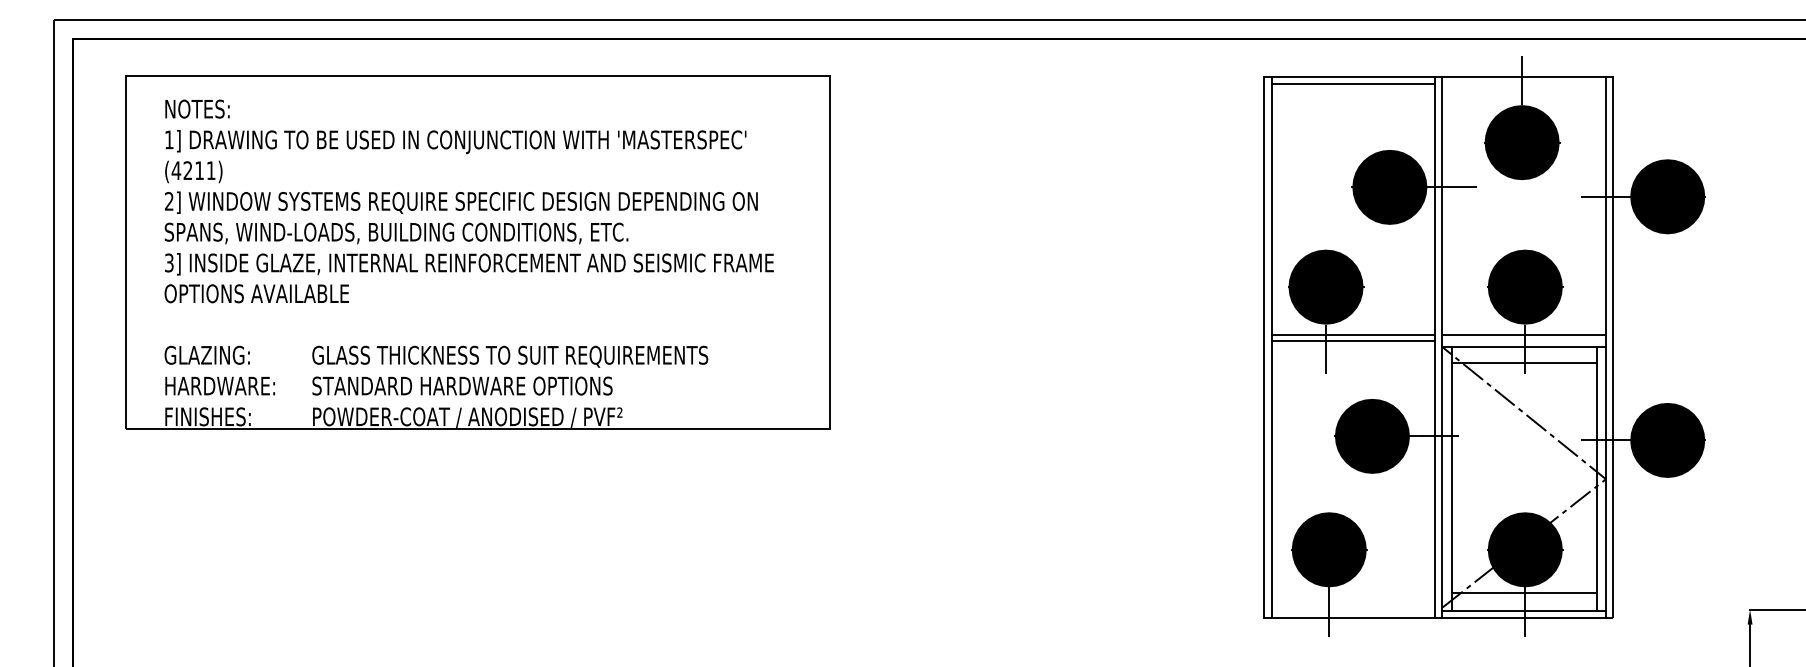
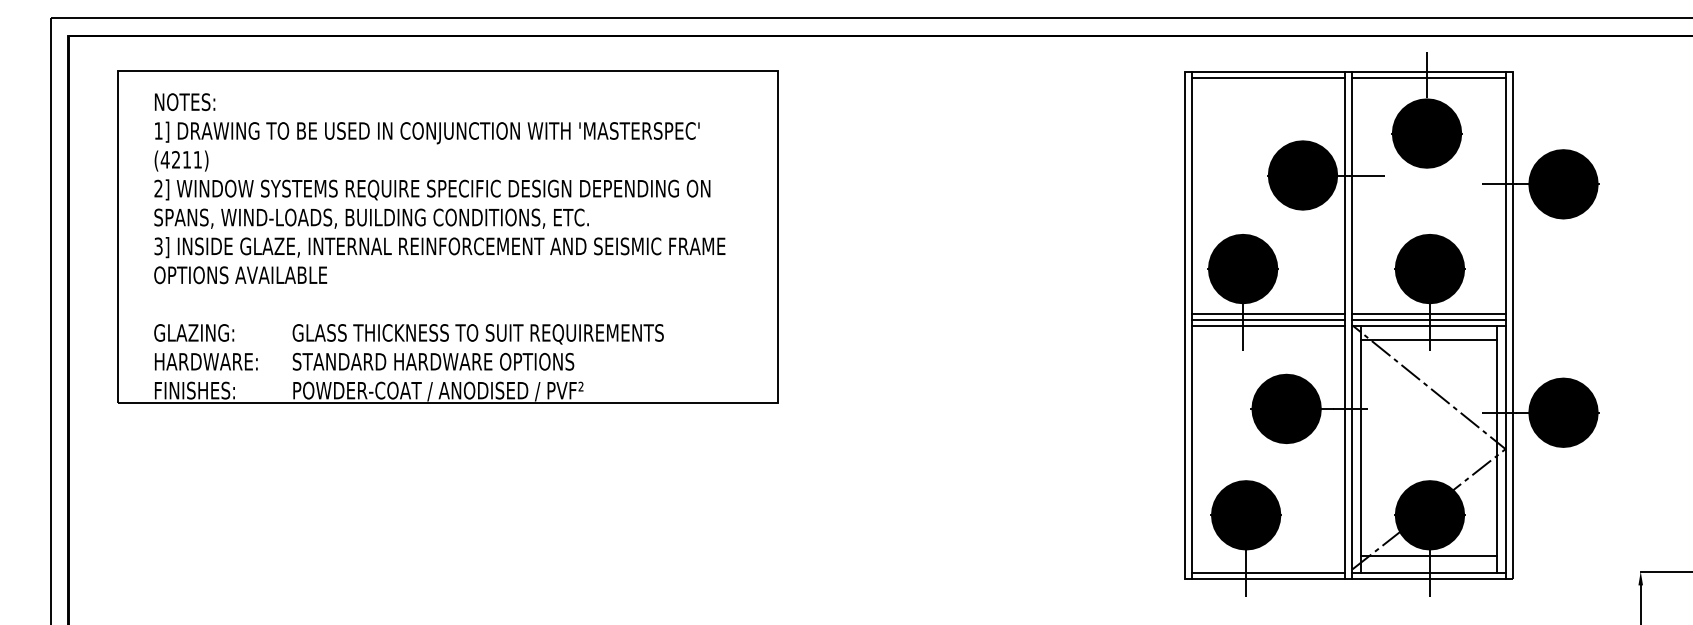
line: (1524, 83) -> (1429, 78), added
line: (1524, 341) -> (1429, 320), added
line: (1353, 347) -> (1268, 325), added
line: (1353, 611) -> (1268, 573), added

